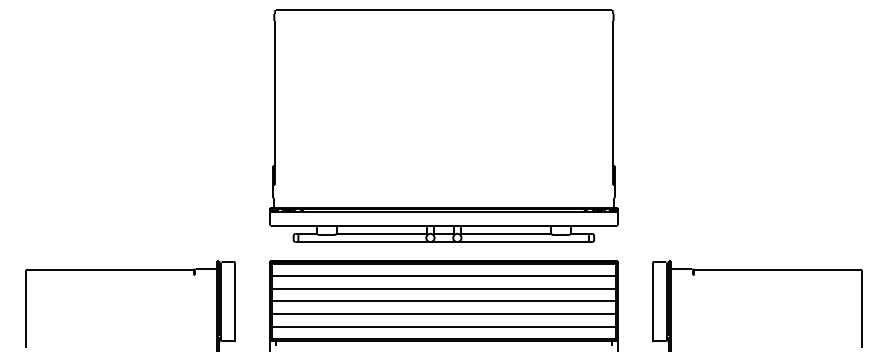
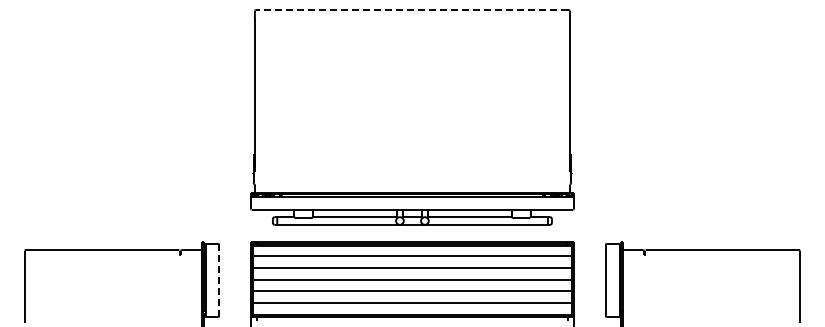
line: (442, 10) -> (411, 9), solid -> dashed
line: (235, 301) -> (218, 280), solid -> dashed

